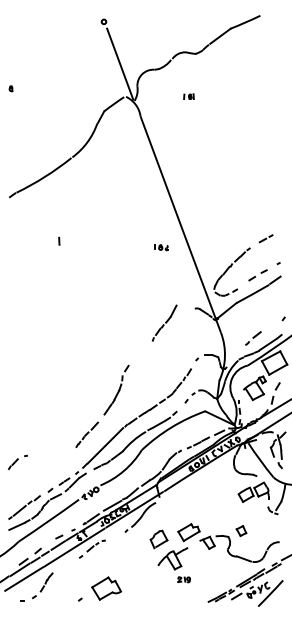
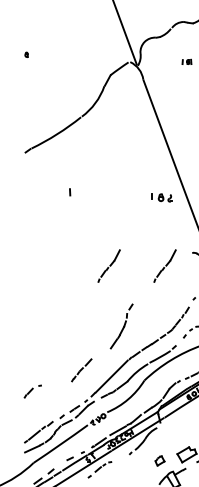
part: (161, 247) -> (162, 197), size x1.6
part: (102, 322) -> (109, 265), added
part: (86, 434) -> (81, 370), moved
part: (158, 539) -> (159, 461), size x0.6

